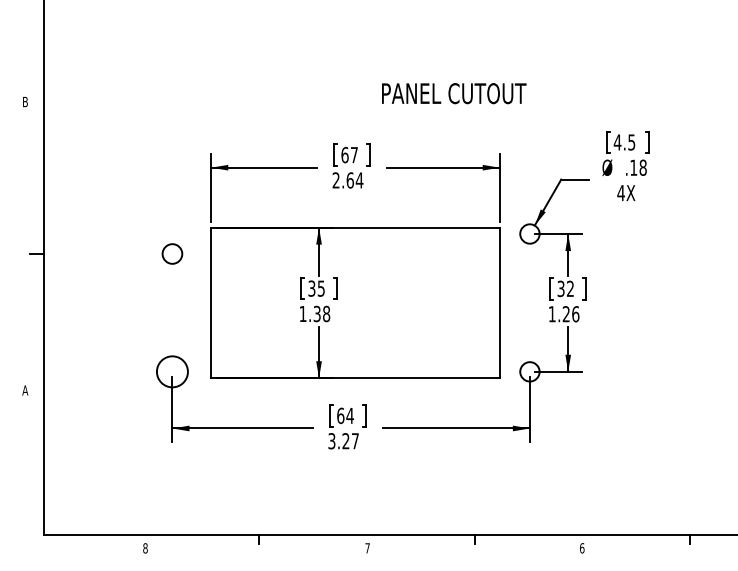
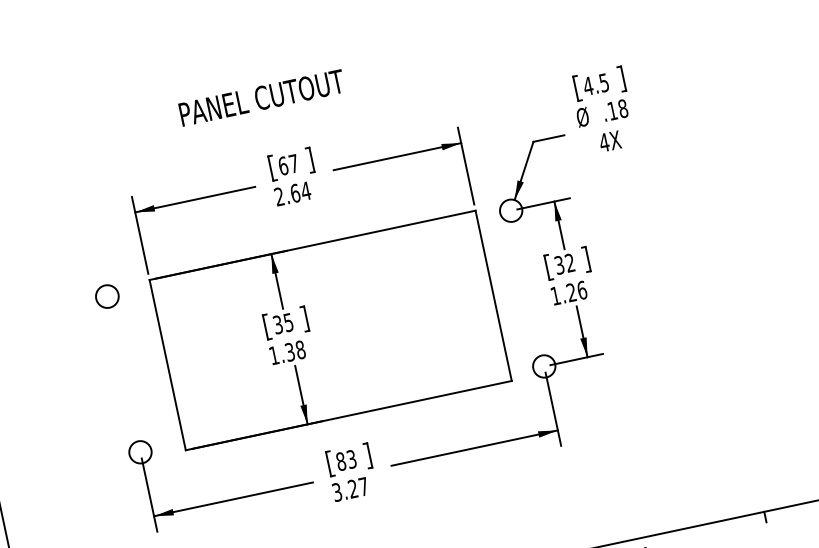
text: (454, 93) -> (262, 97), moved
circle: (172, 253) -> (107, 296), moved
circle: (172, 371) -> (140, 451), size x0.62
text: (345, 415) -> (346, 460), 64 -> 83

